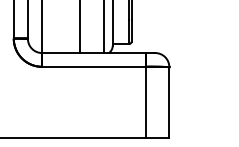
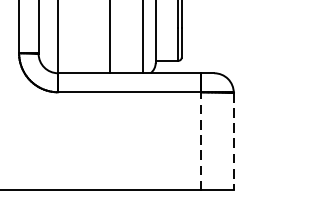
line: (145, 102) -> (200, 141), solid -> dashed
line: (169, 103) -> (234, 142), solid -> dashed

